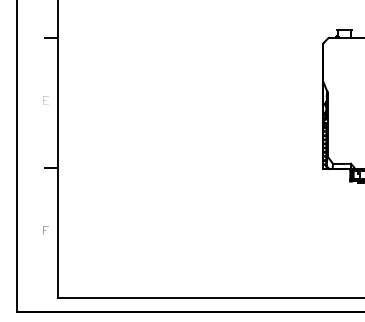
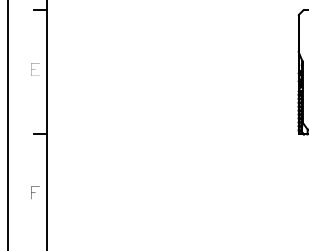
part: (45, 100) -> (34, 69), size x1.6
part: (45, 230) -> (34, 192), size x1.6

